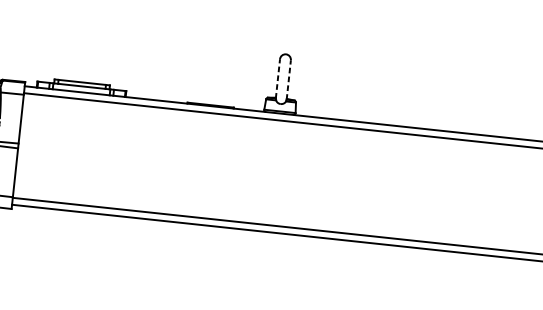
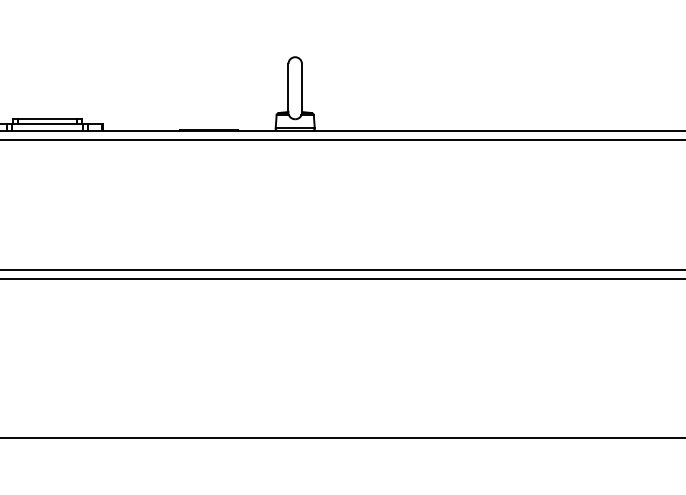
line: (277, 78) -> (288, 88), dashed -> solid
line: (289, 80) -> (302, 88), dashed -> solid

